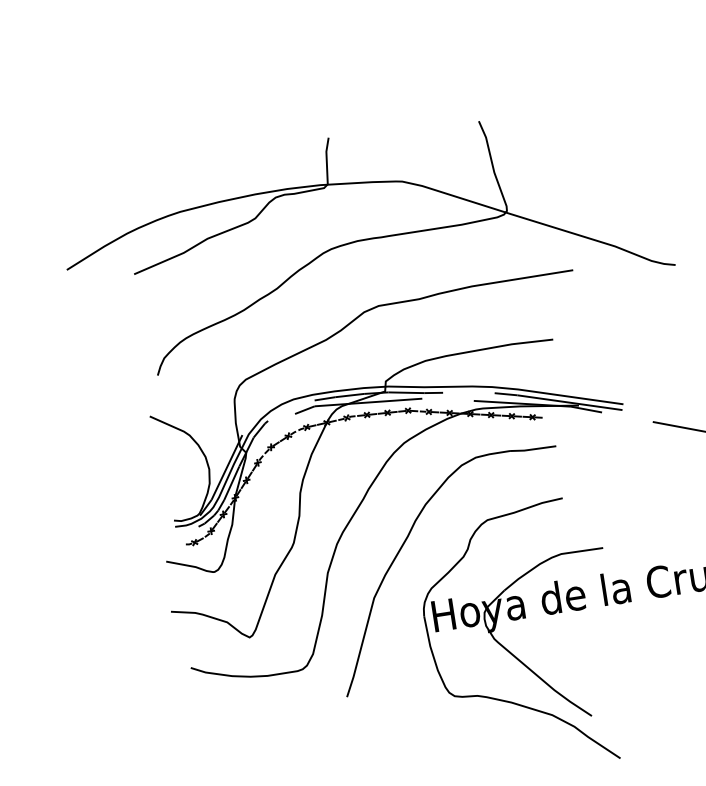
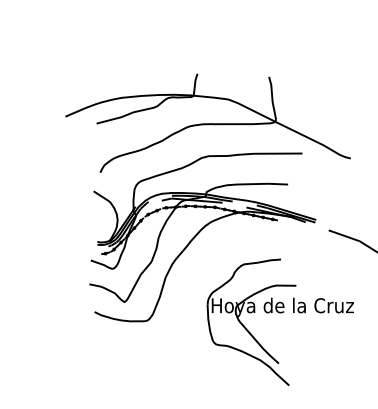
part: (408, 541) -> (205, 268), removed

